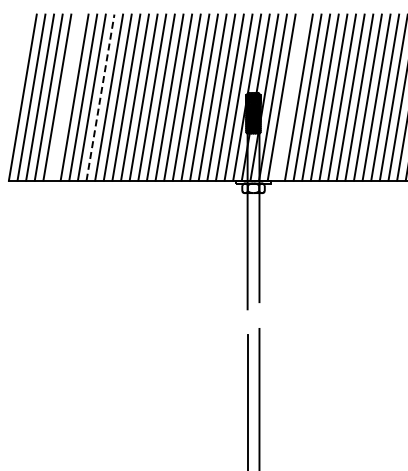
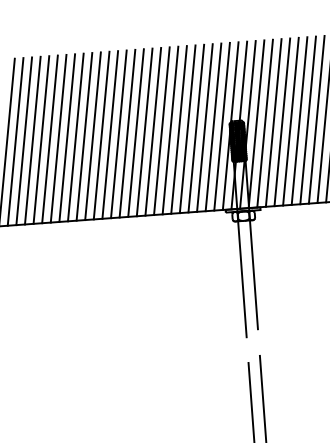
line: (65, 97) -> (49, 139), added
line: (100, 97) -> (84, 136), dashed -> solid
line: (290, 97) -> (273, 122), added

